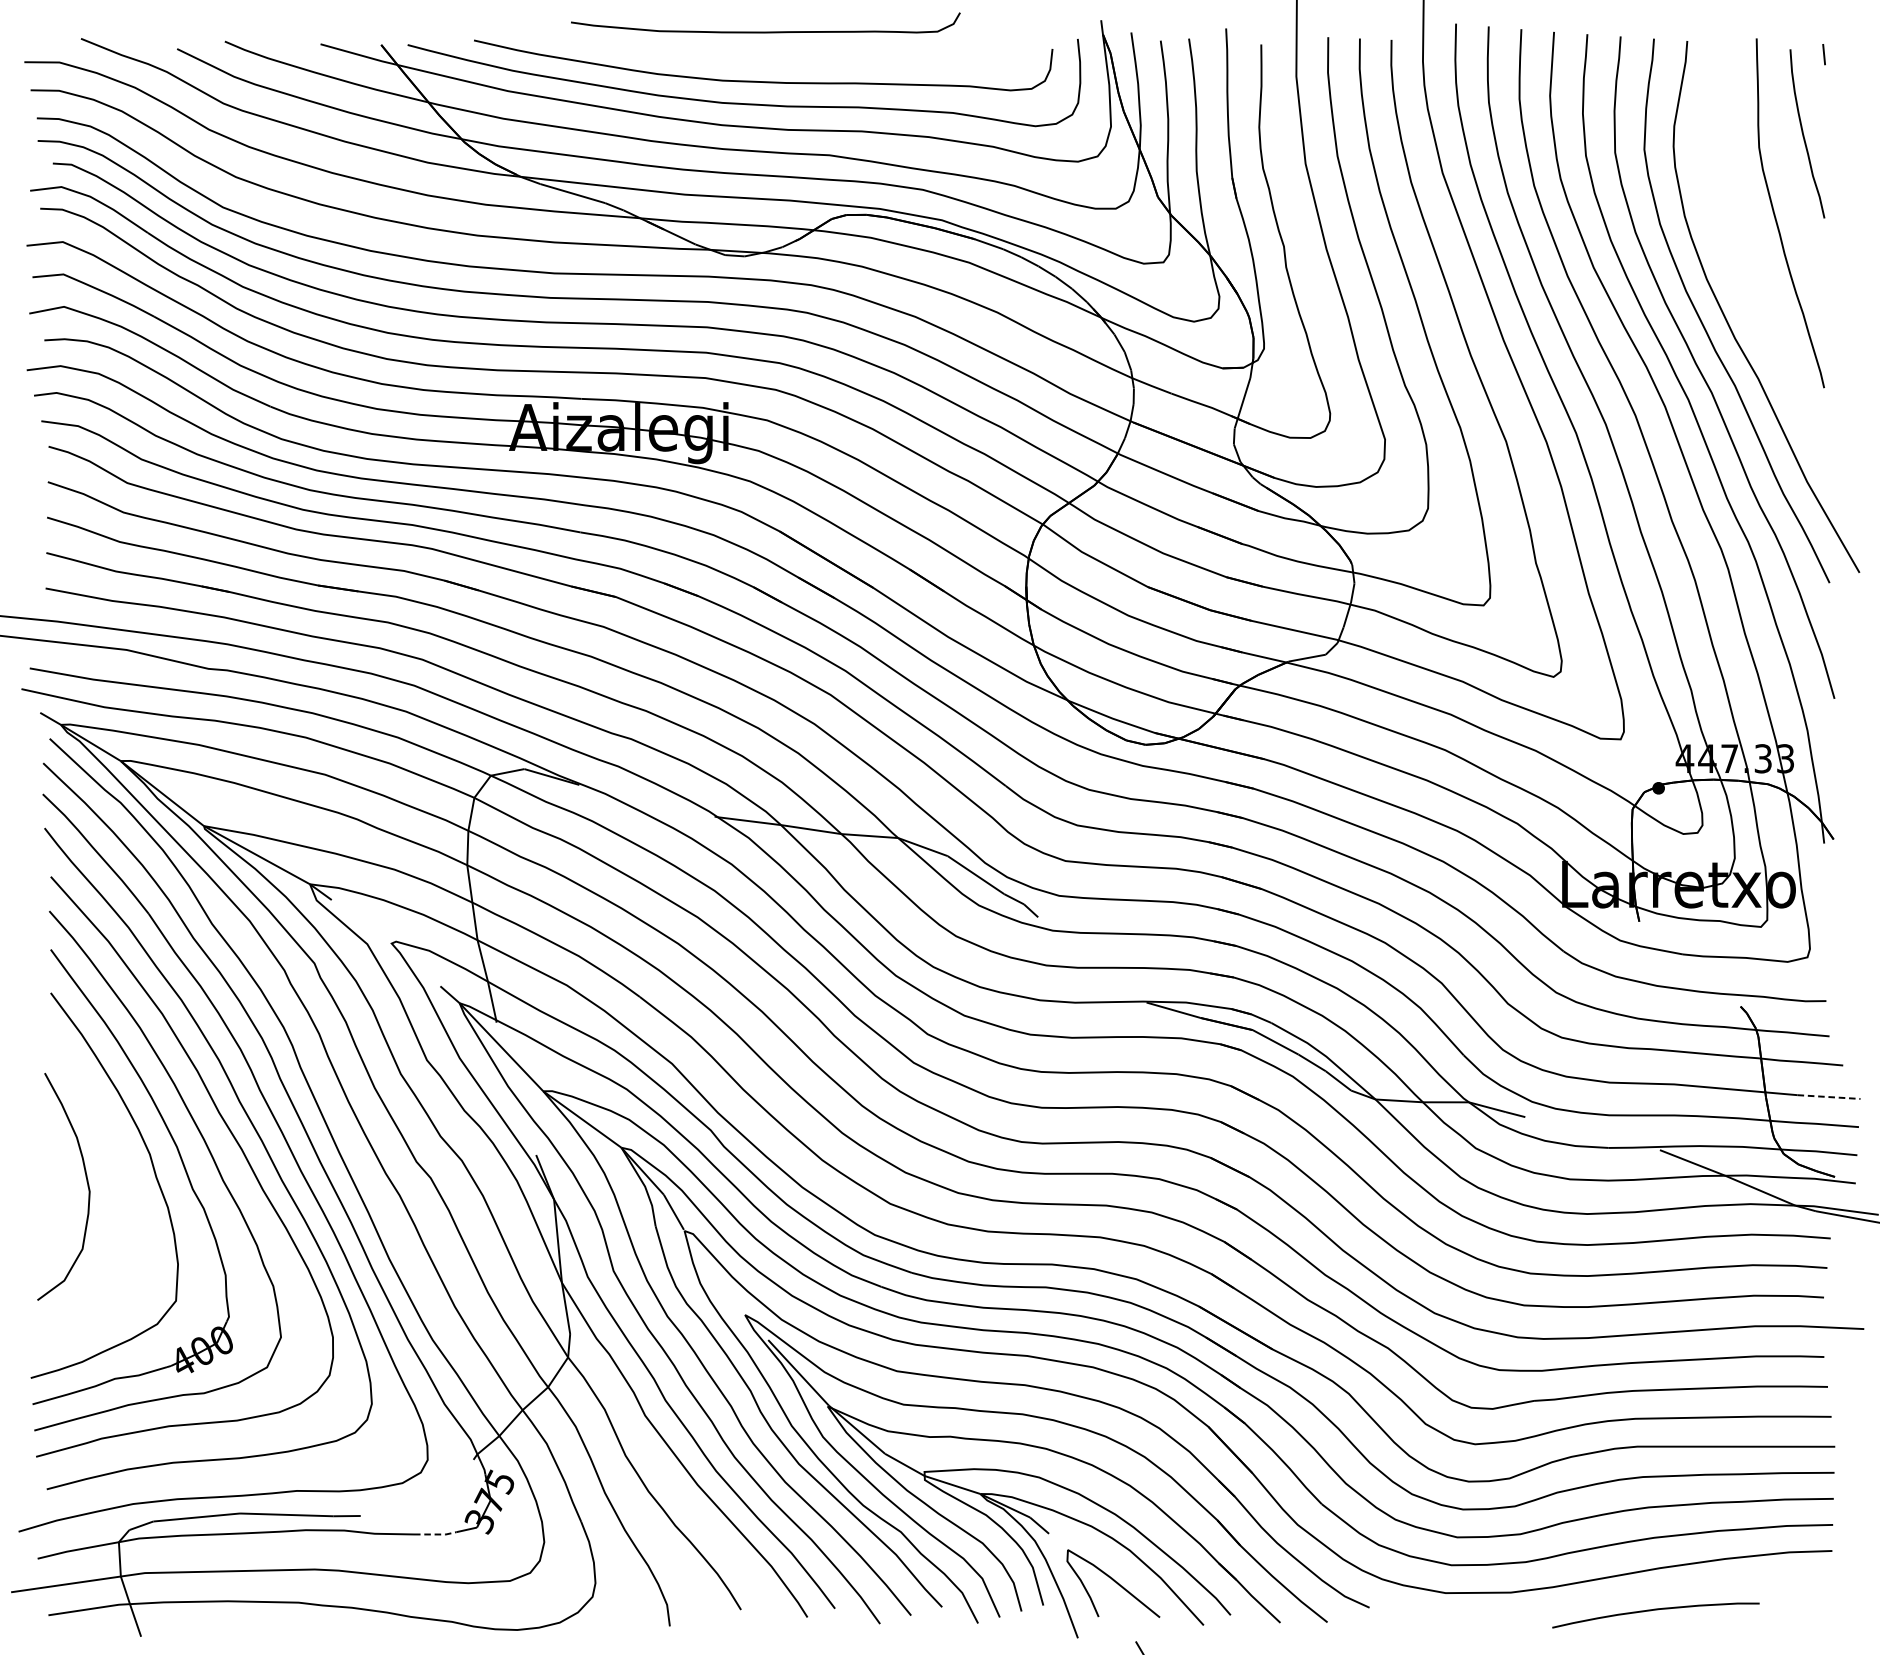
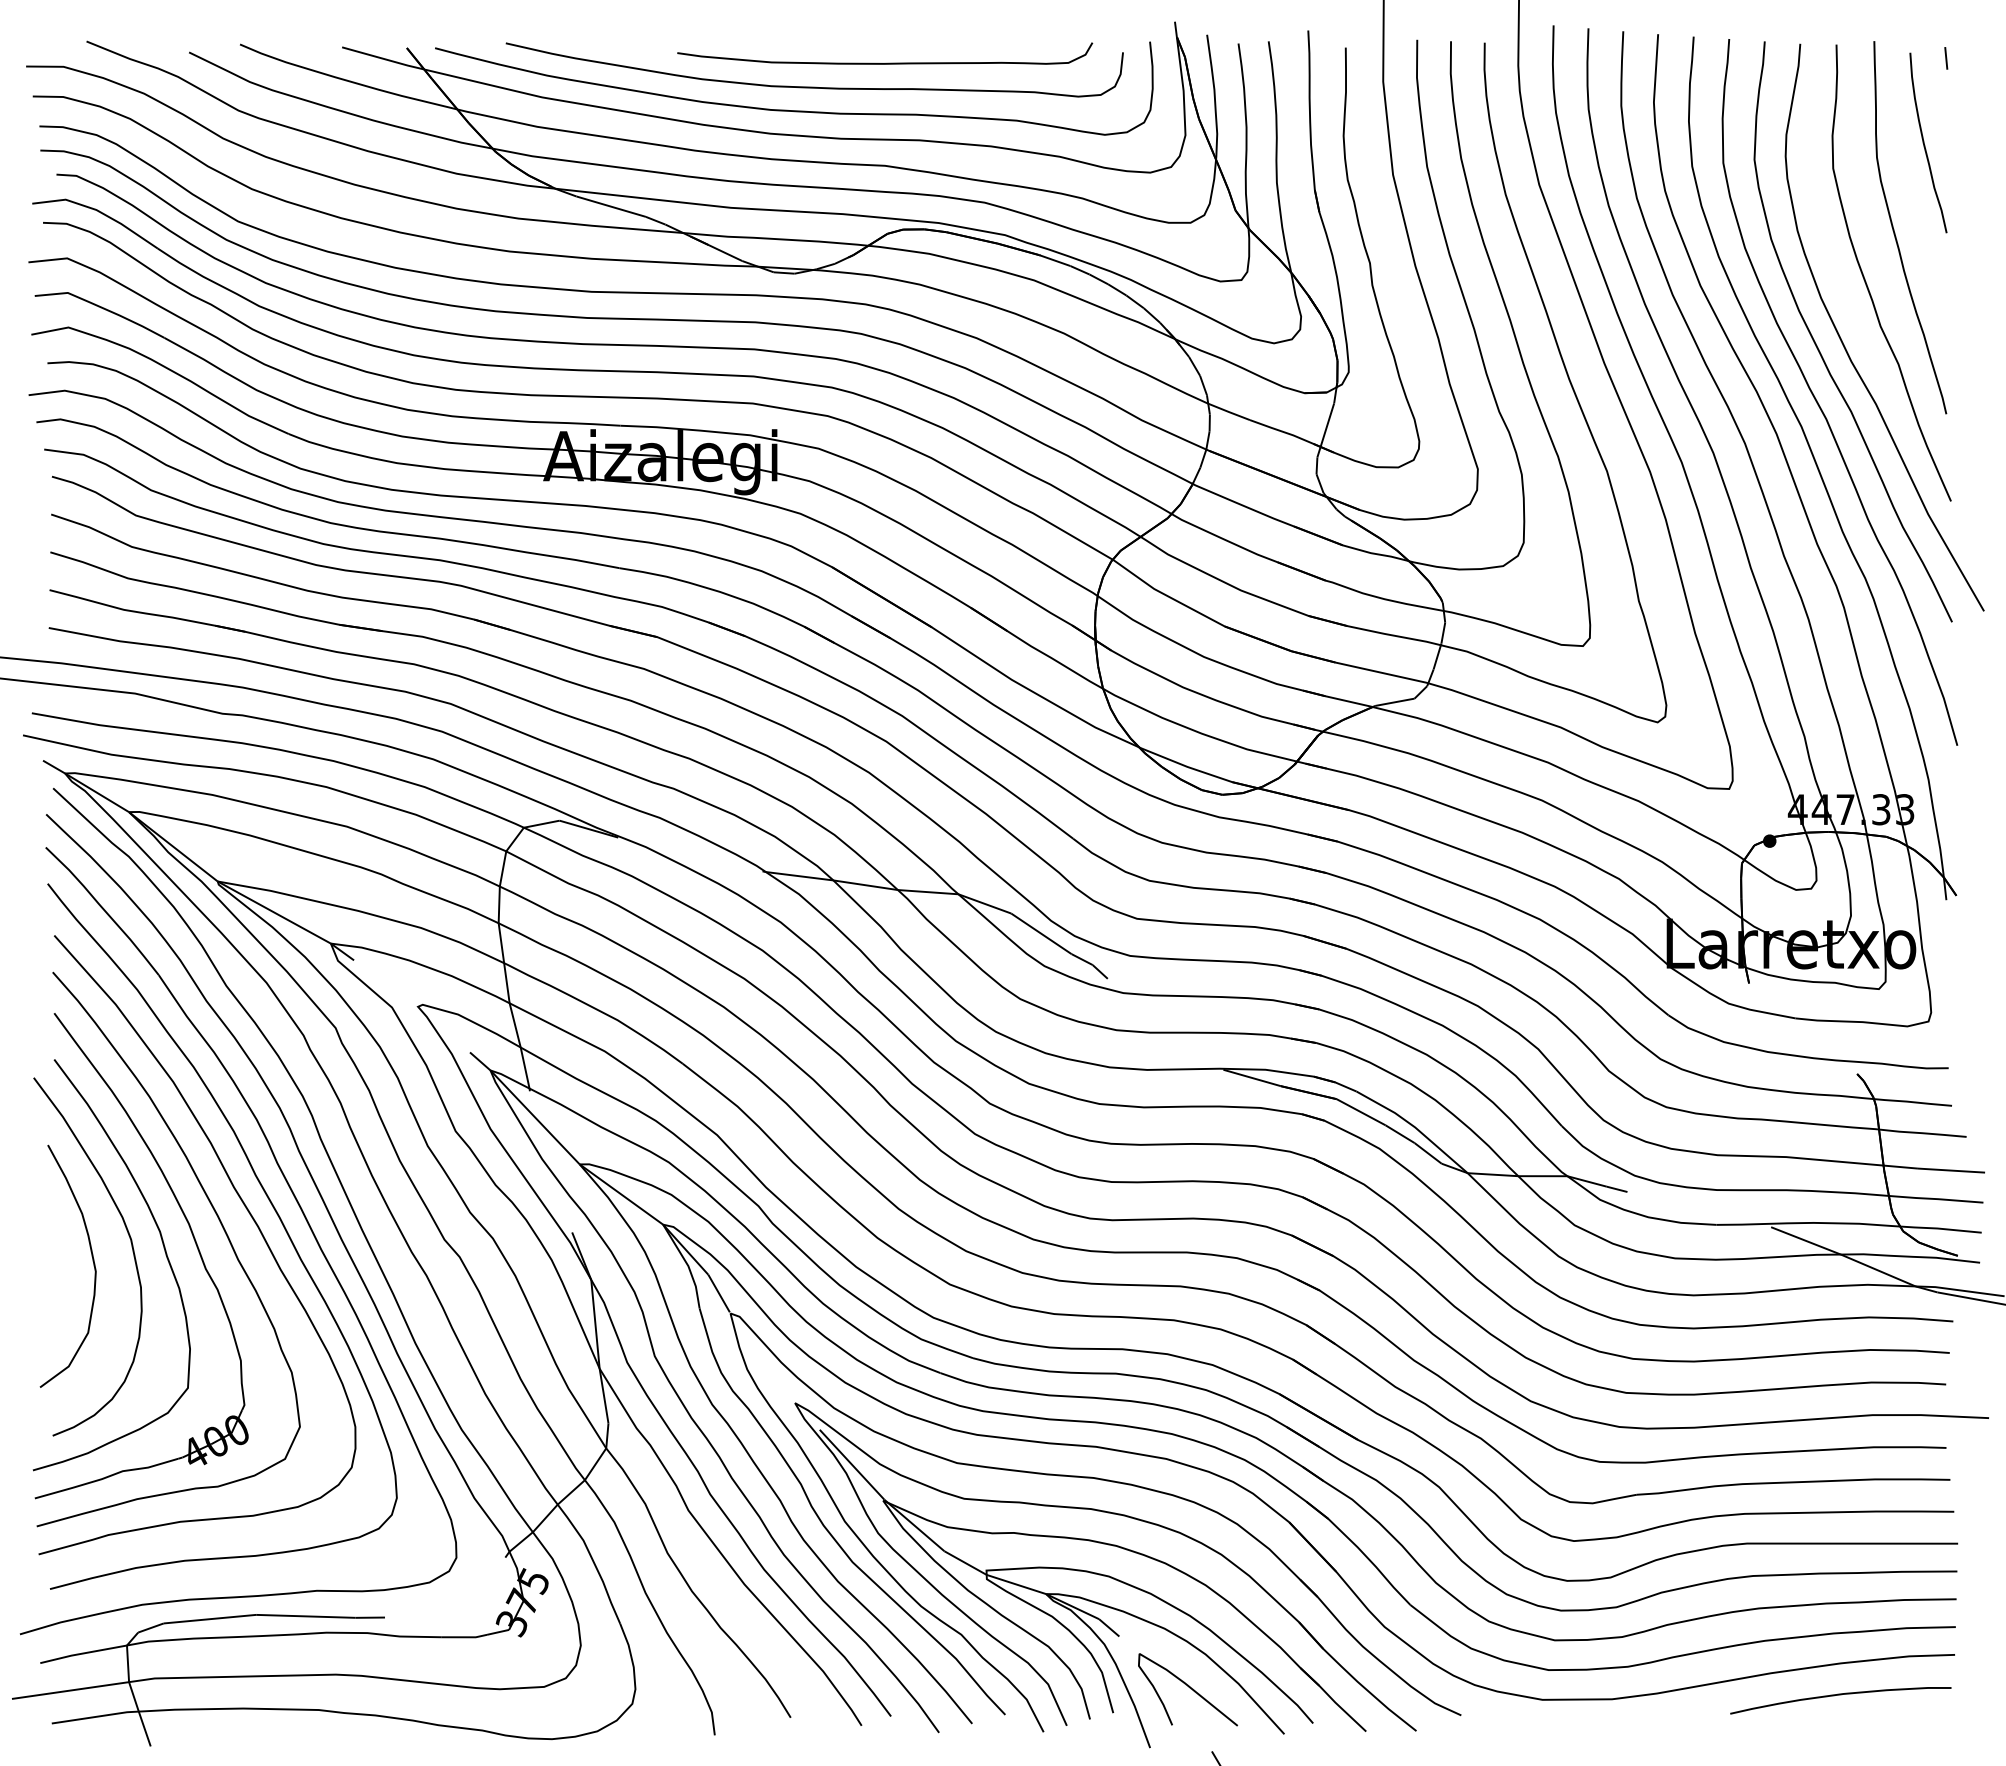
curve: (767, 31) -> (886, 62), moved
curve: (1749, 263) -> (1866, 281), added
line: (1829, 1096) -> (1951, 1170), dashed -> solid
curve: (123, 1169) -> (131, 1247), added
line: (436, 1534) -> (465, 1637), dashed -> solid
curve: (1655, 1610) -> (1840, 1695), moved

